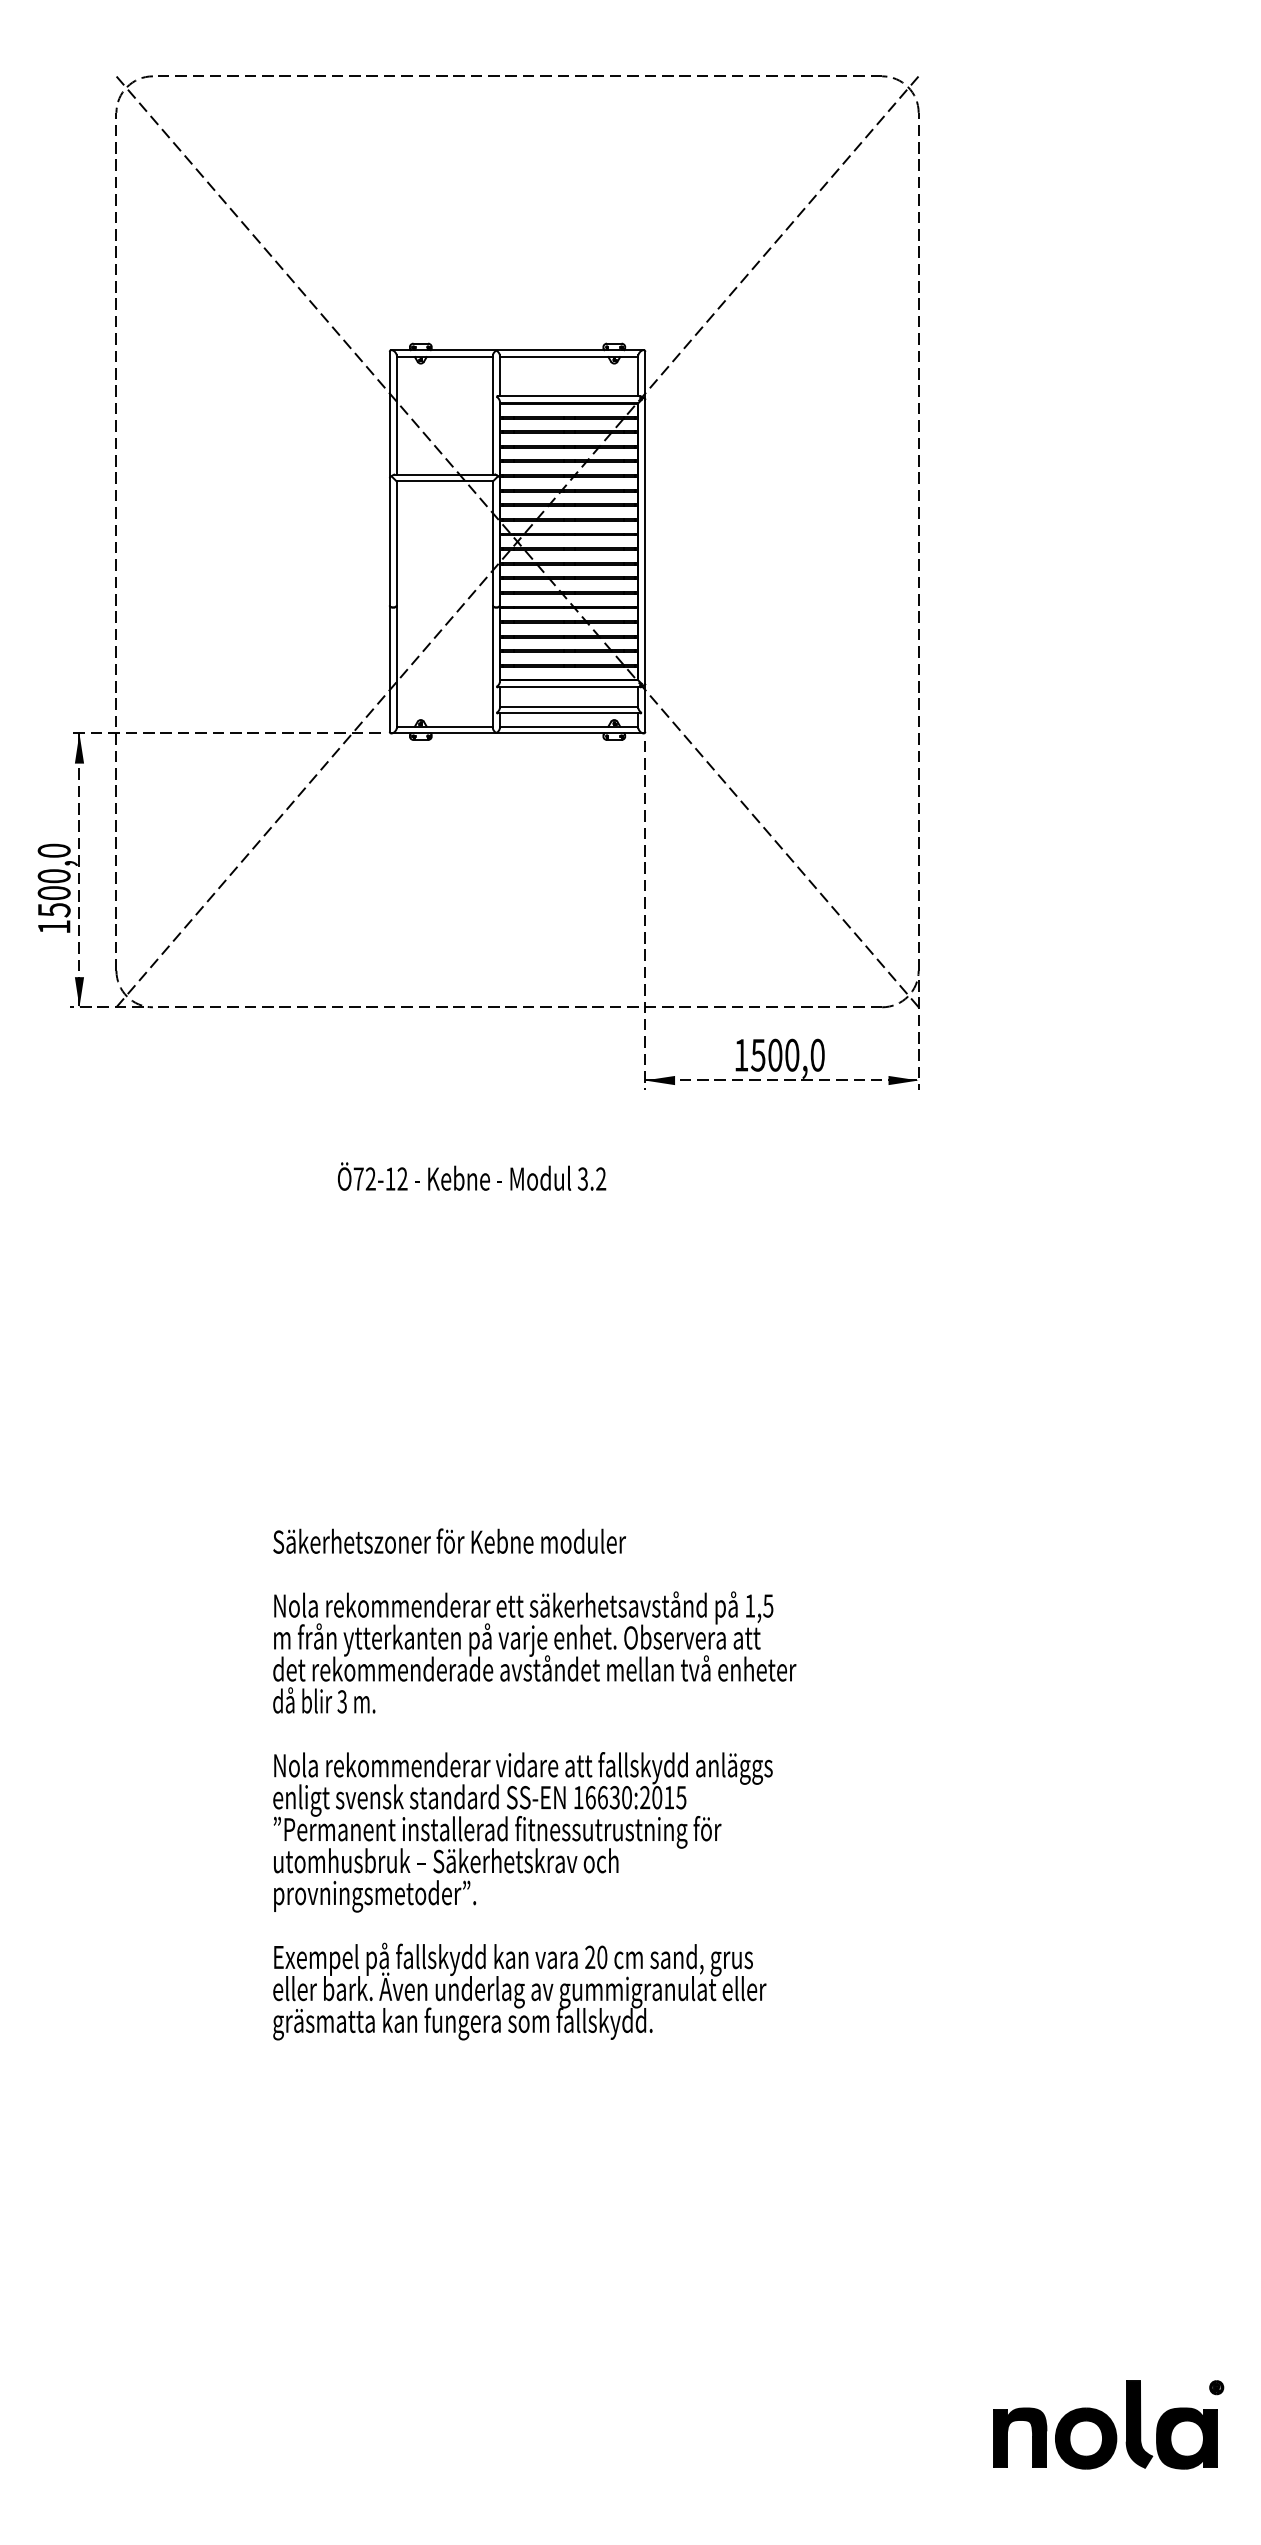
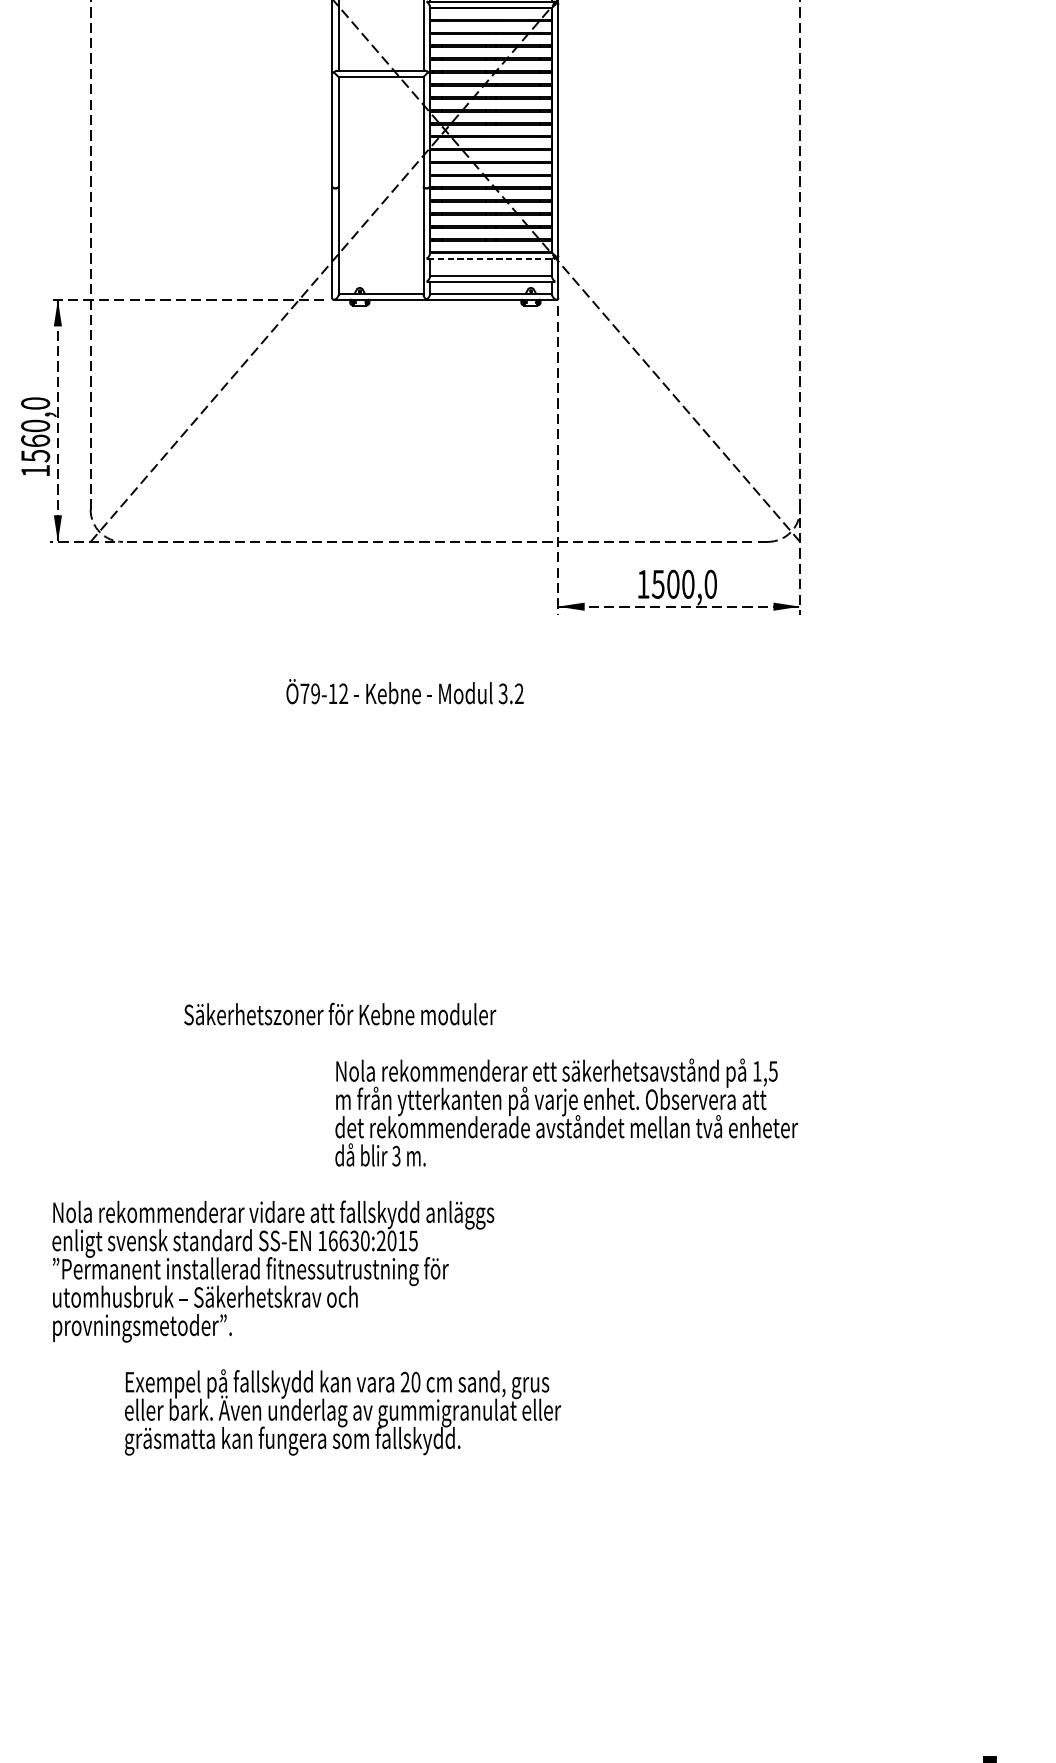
line: (569, 687) -> (491, 259), solid -> dashed
text: (53, 892) -> (34, 440), 1500,0 -> 1560,0
text: (370, 1178) -> (315, 693), Ö72-12 -> Ö79-12
text: (449, 1540) -> (340, 1013), moved
text: (534, 1652) -> (566, 1112), moved
text: (522, 1832) -> (272, 1271), moved
text: (519, 1991) -> (342, 1412), moved

